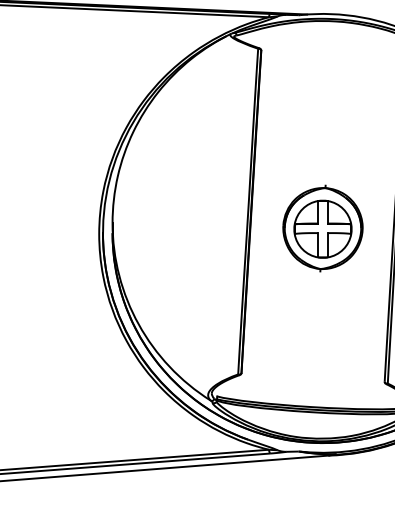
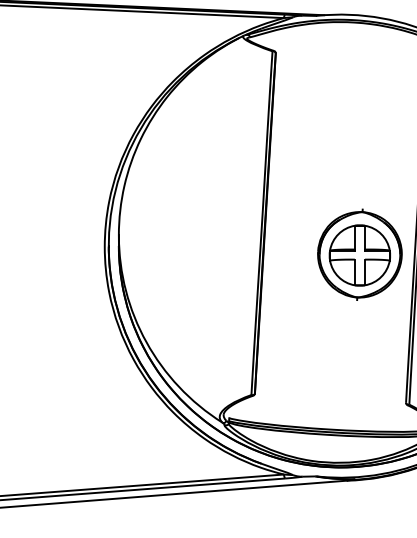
part: (322, 228) -> (359, 254), moved

